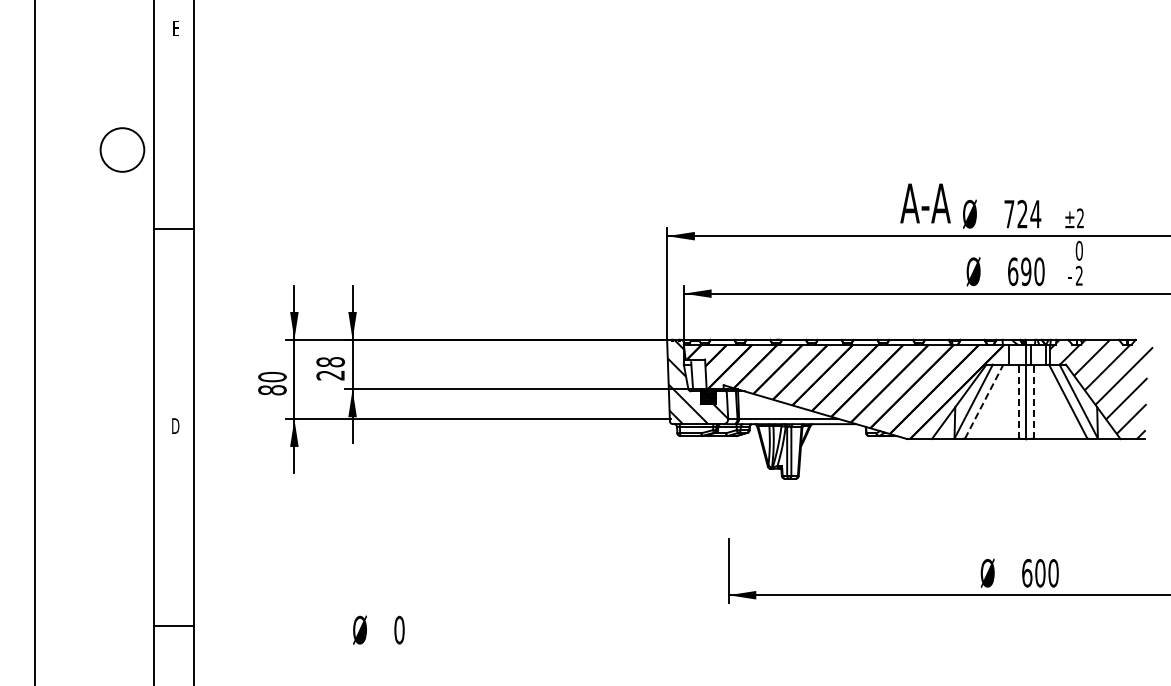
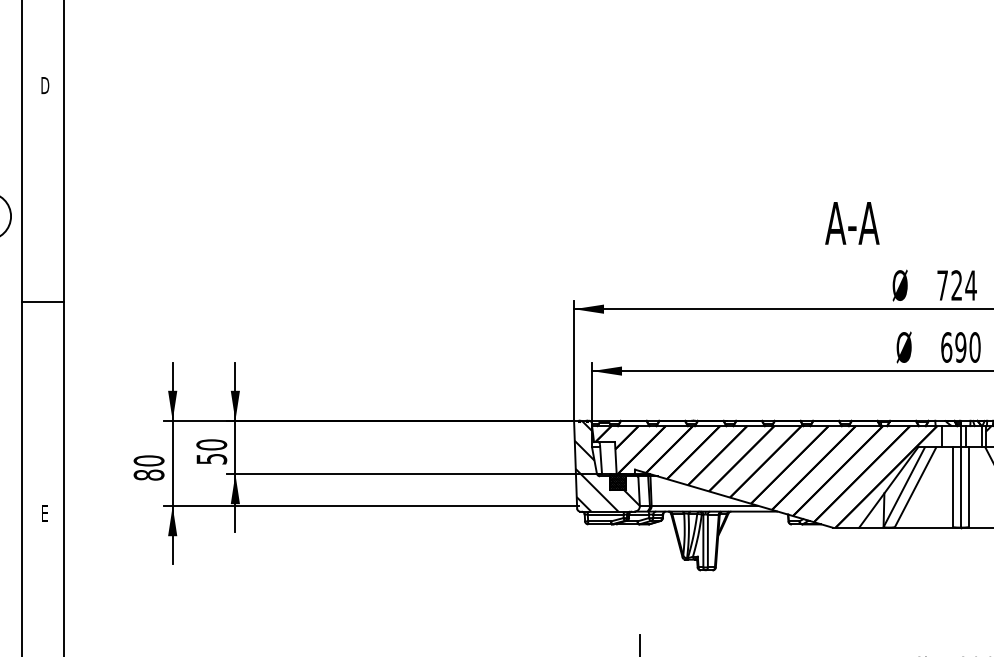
text: (175, 28) -> (44, 85), E -> D
text: (925, 203) -> (852, 223), moved
text: (330, 368) -> (211, 451), 28 -> 50
line: (984, 401) -> (915, 487), dashed -> solid
line: (1018, 401) -> (952, 487), dashed -> solid
line: (1033, 401) -> (968, 487), dashed -> solid
text: (175, 425) -> (44, 513), D -> E

